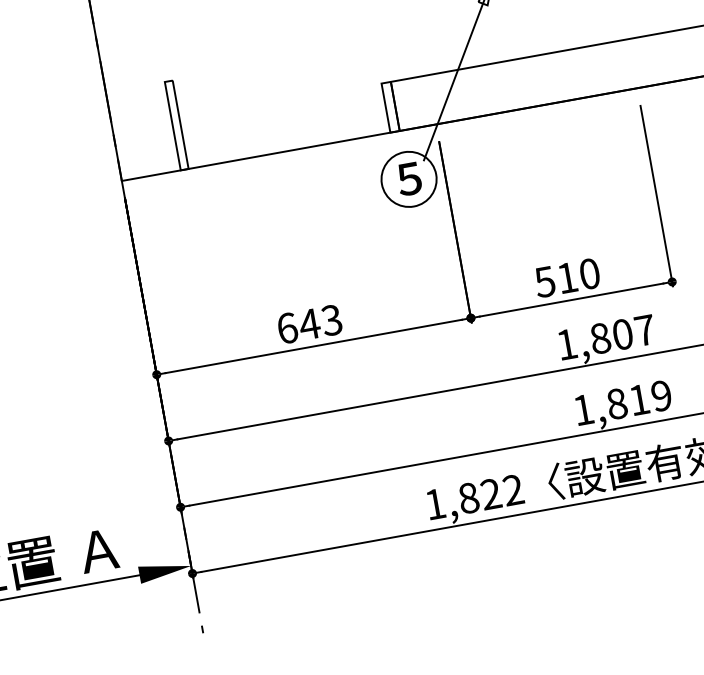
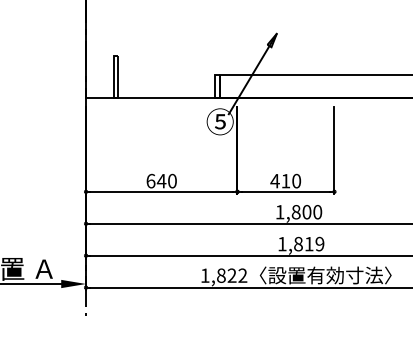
text: (543, 282) -> (274, 181), 510 -> 410
text: (330, 321) -> (171, 181), 643 -> 640
text: (644, 331) -> (317, 212), 1,807 -> 1,800

